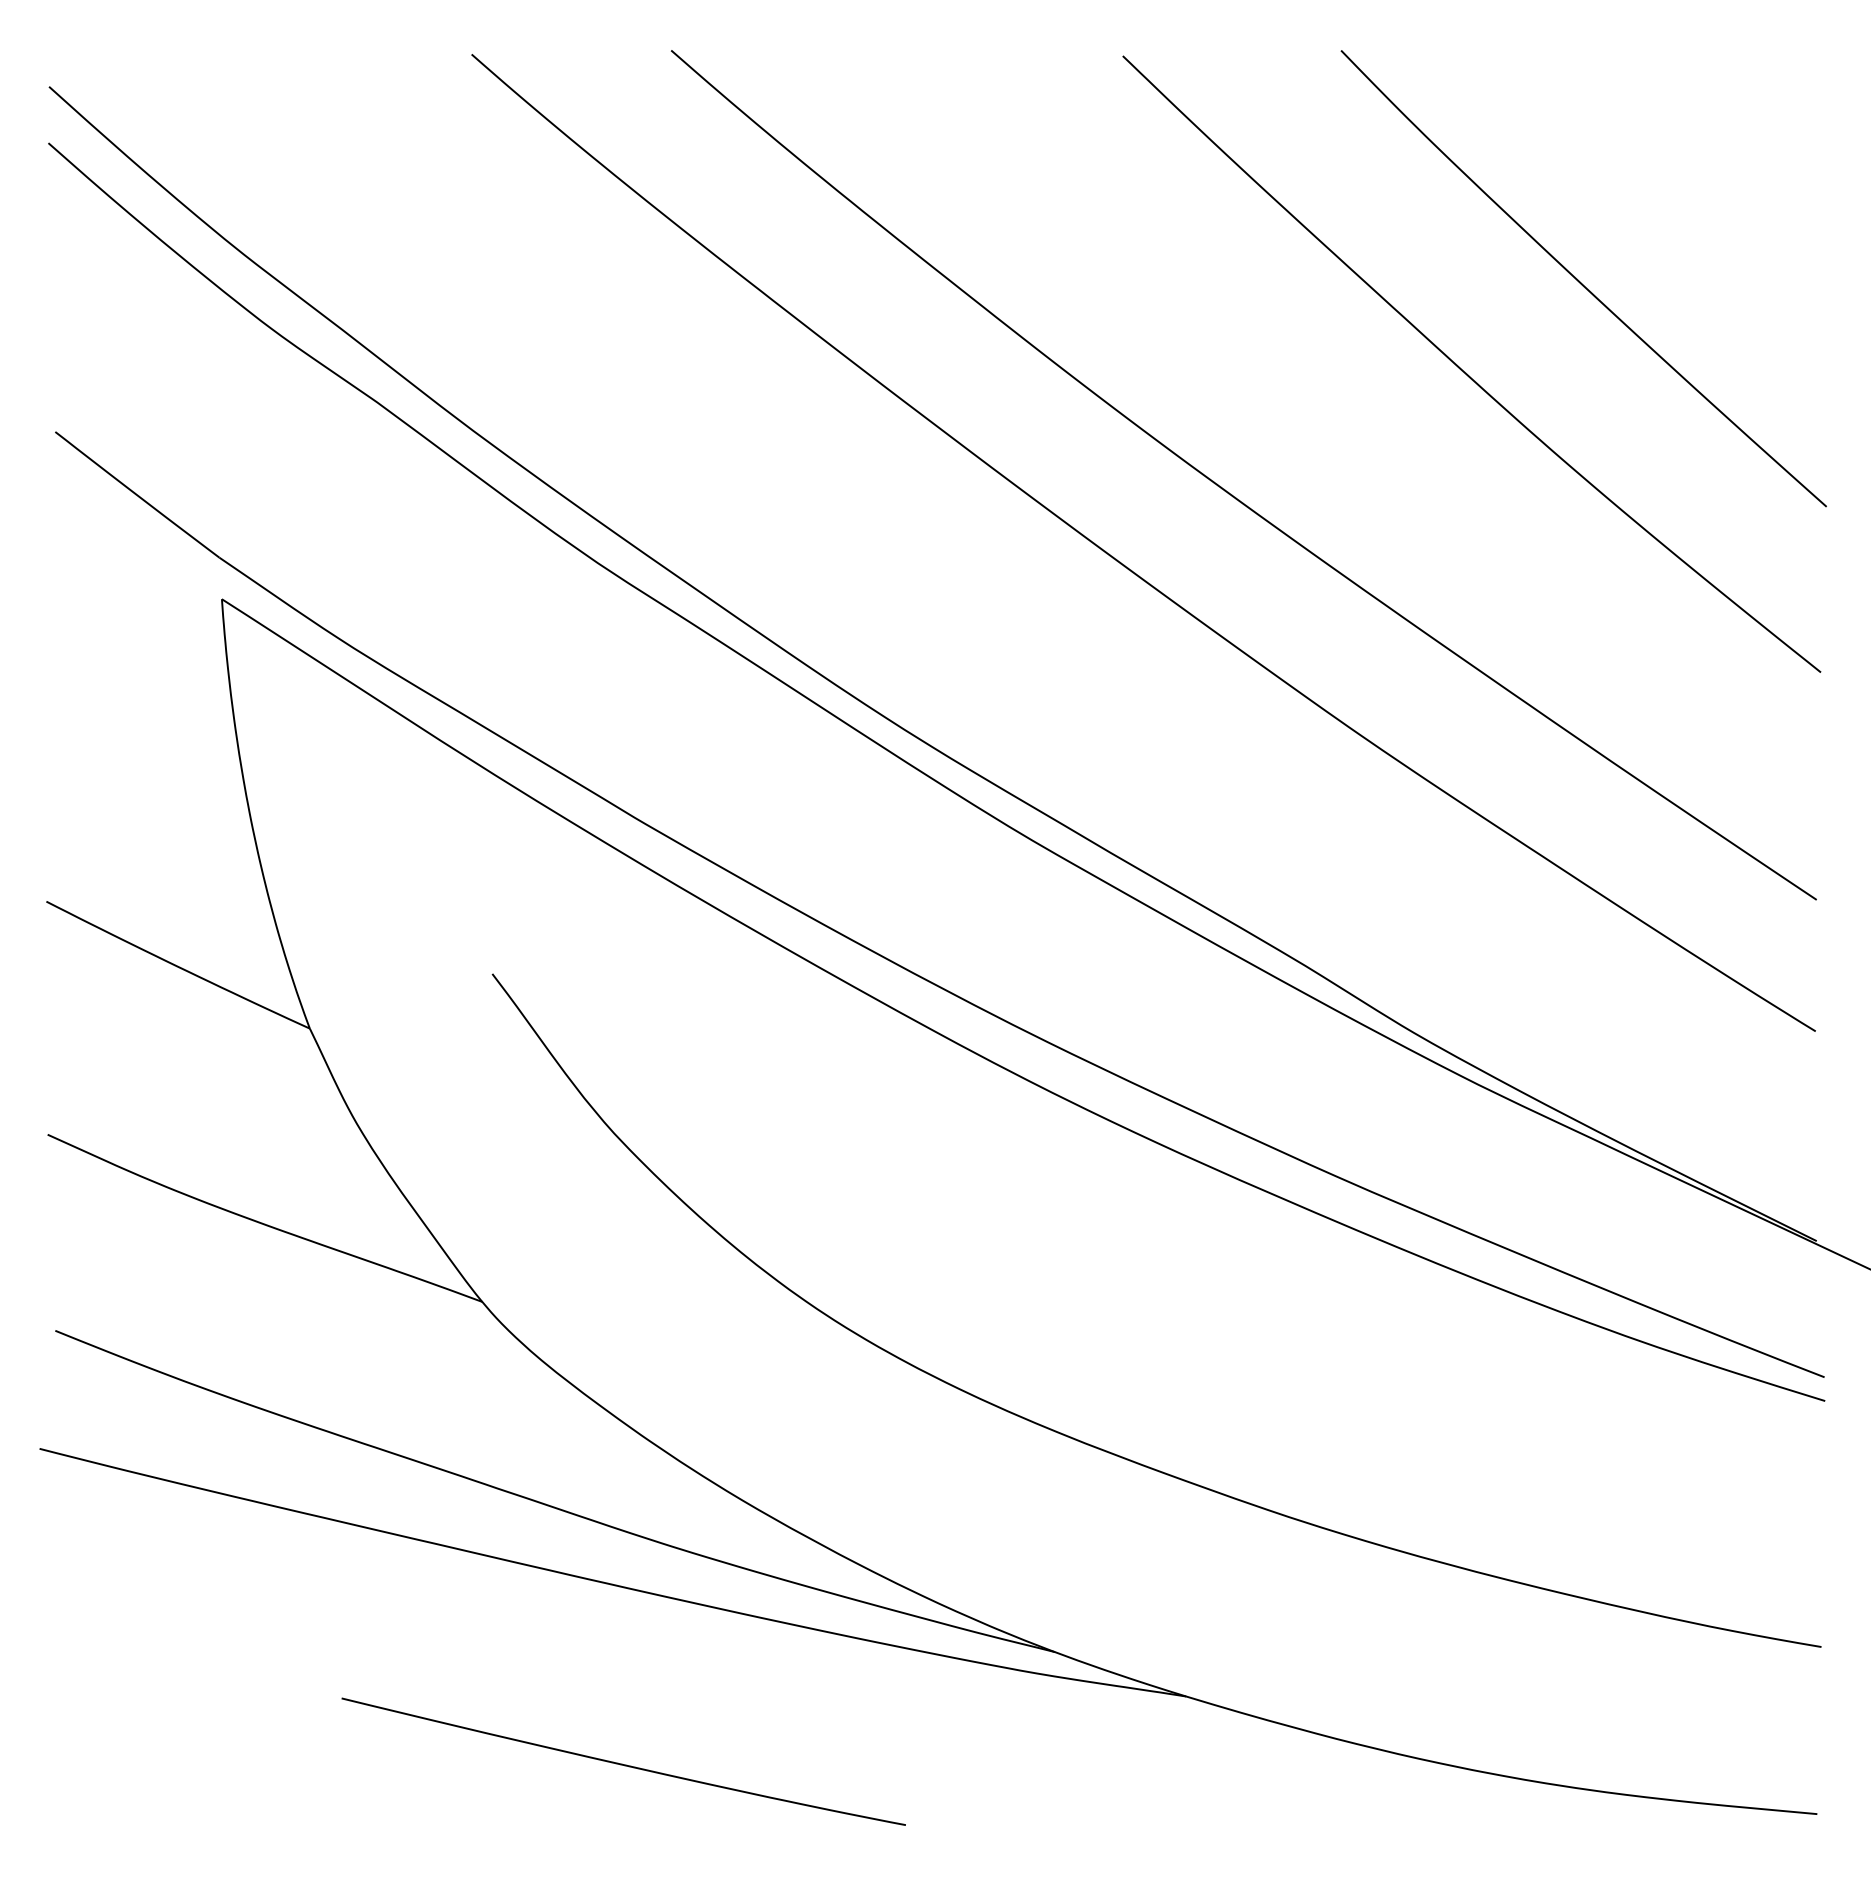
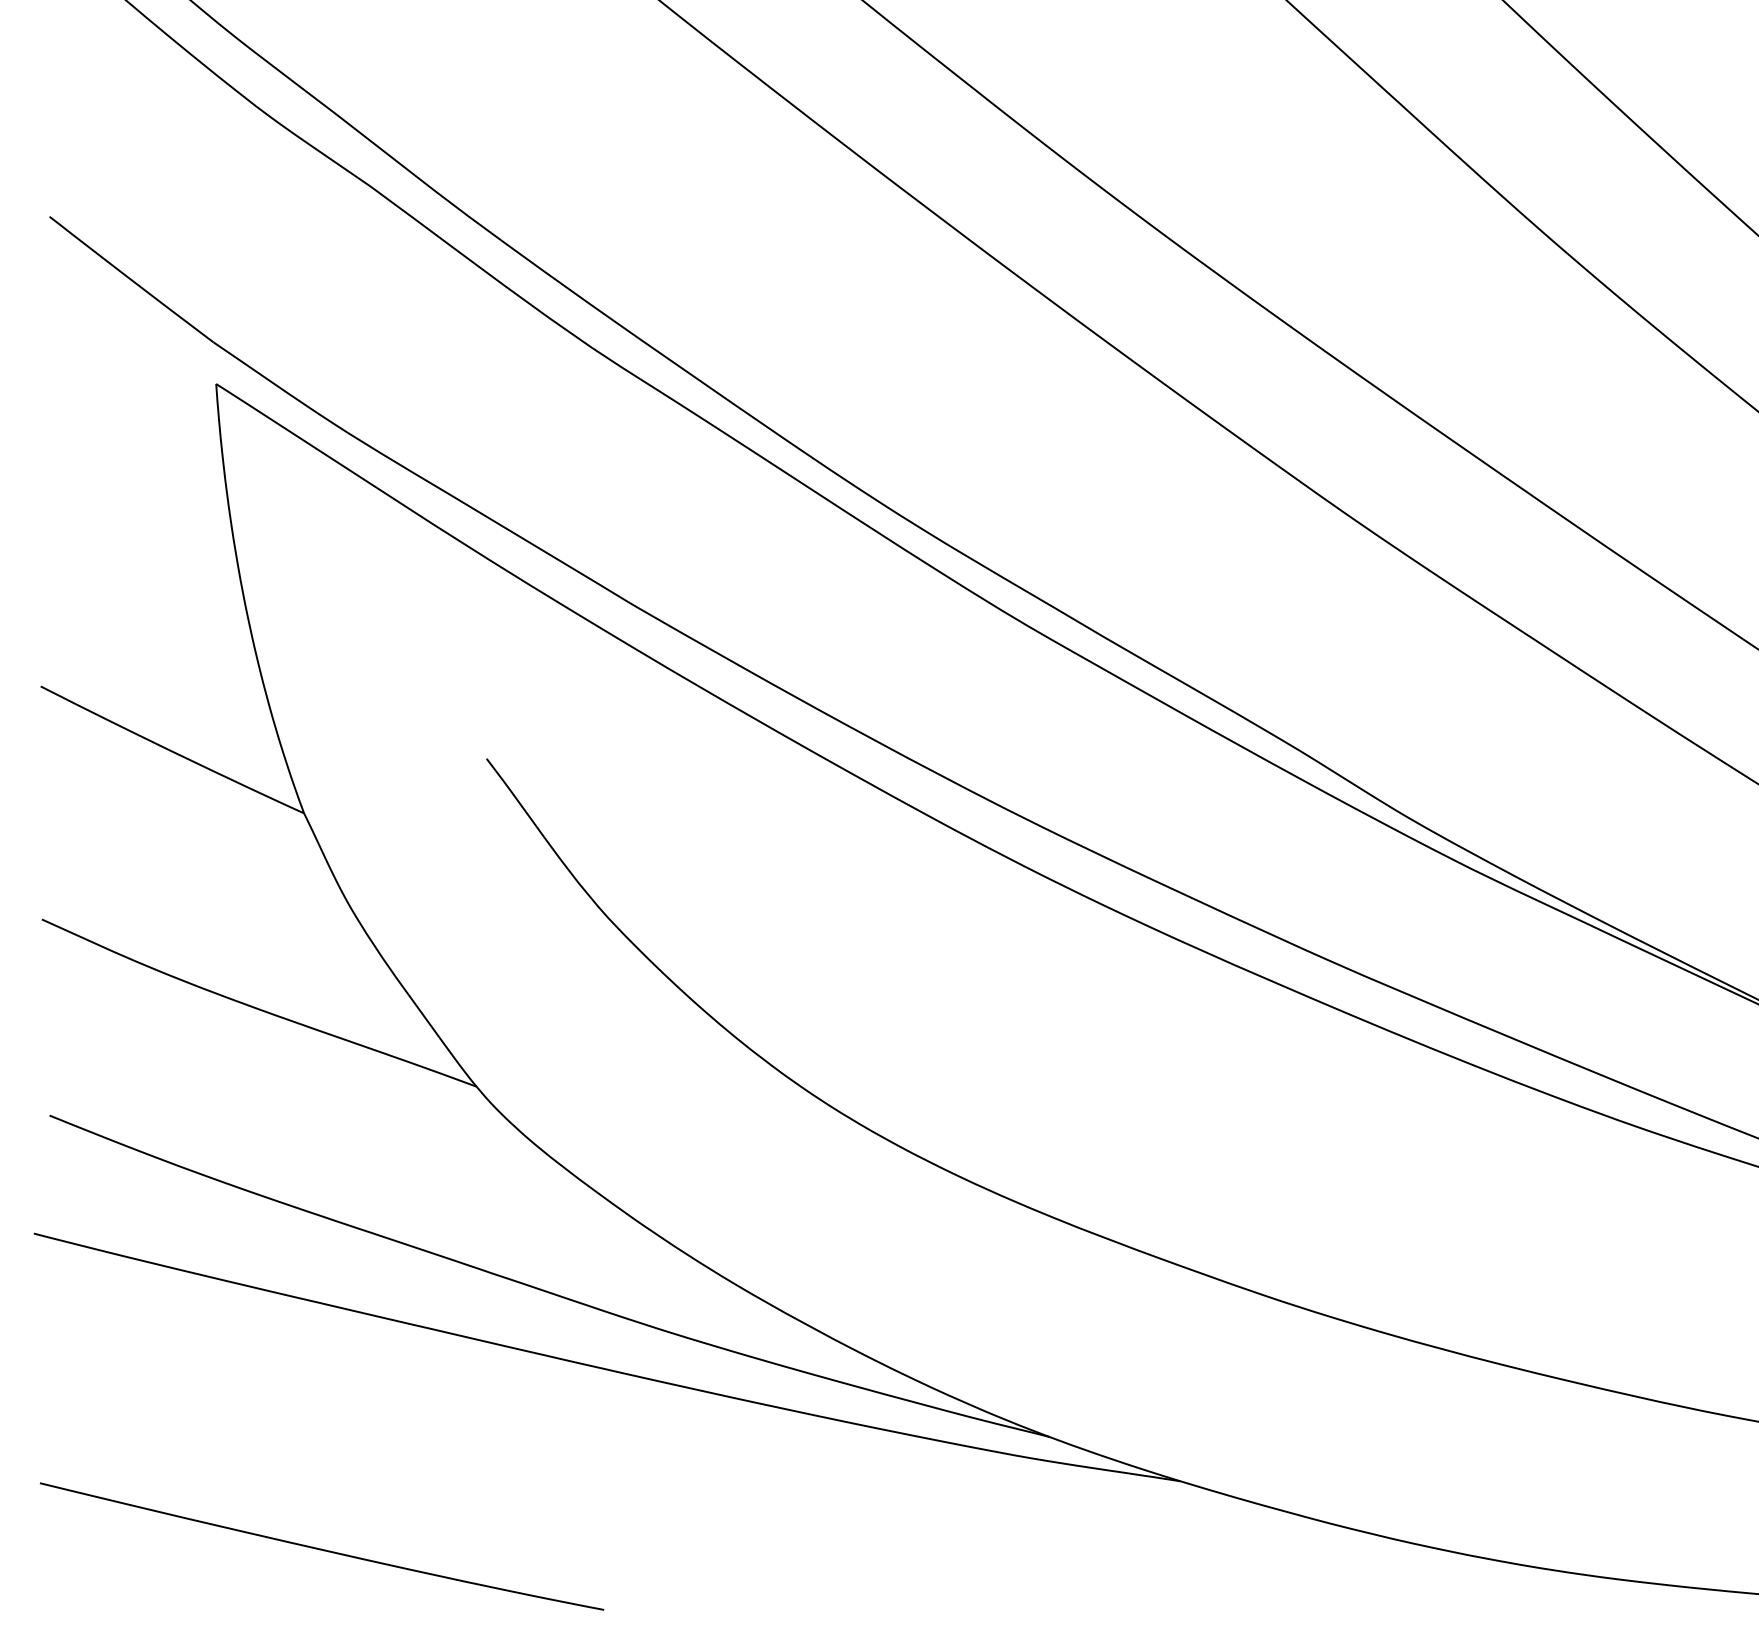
curve: (622, 1763) -> (320, 1548), moved

